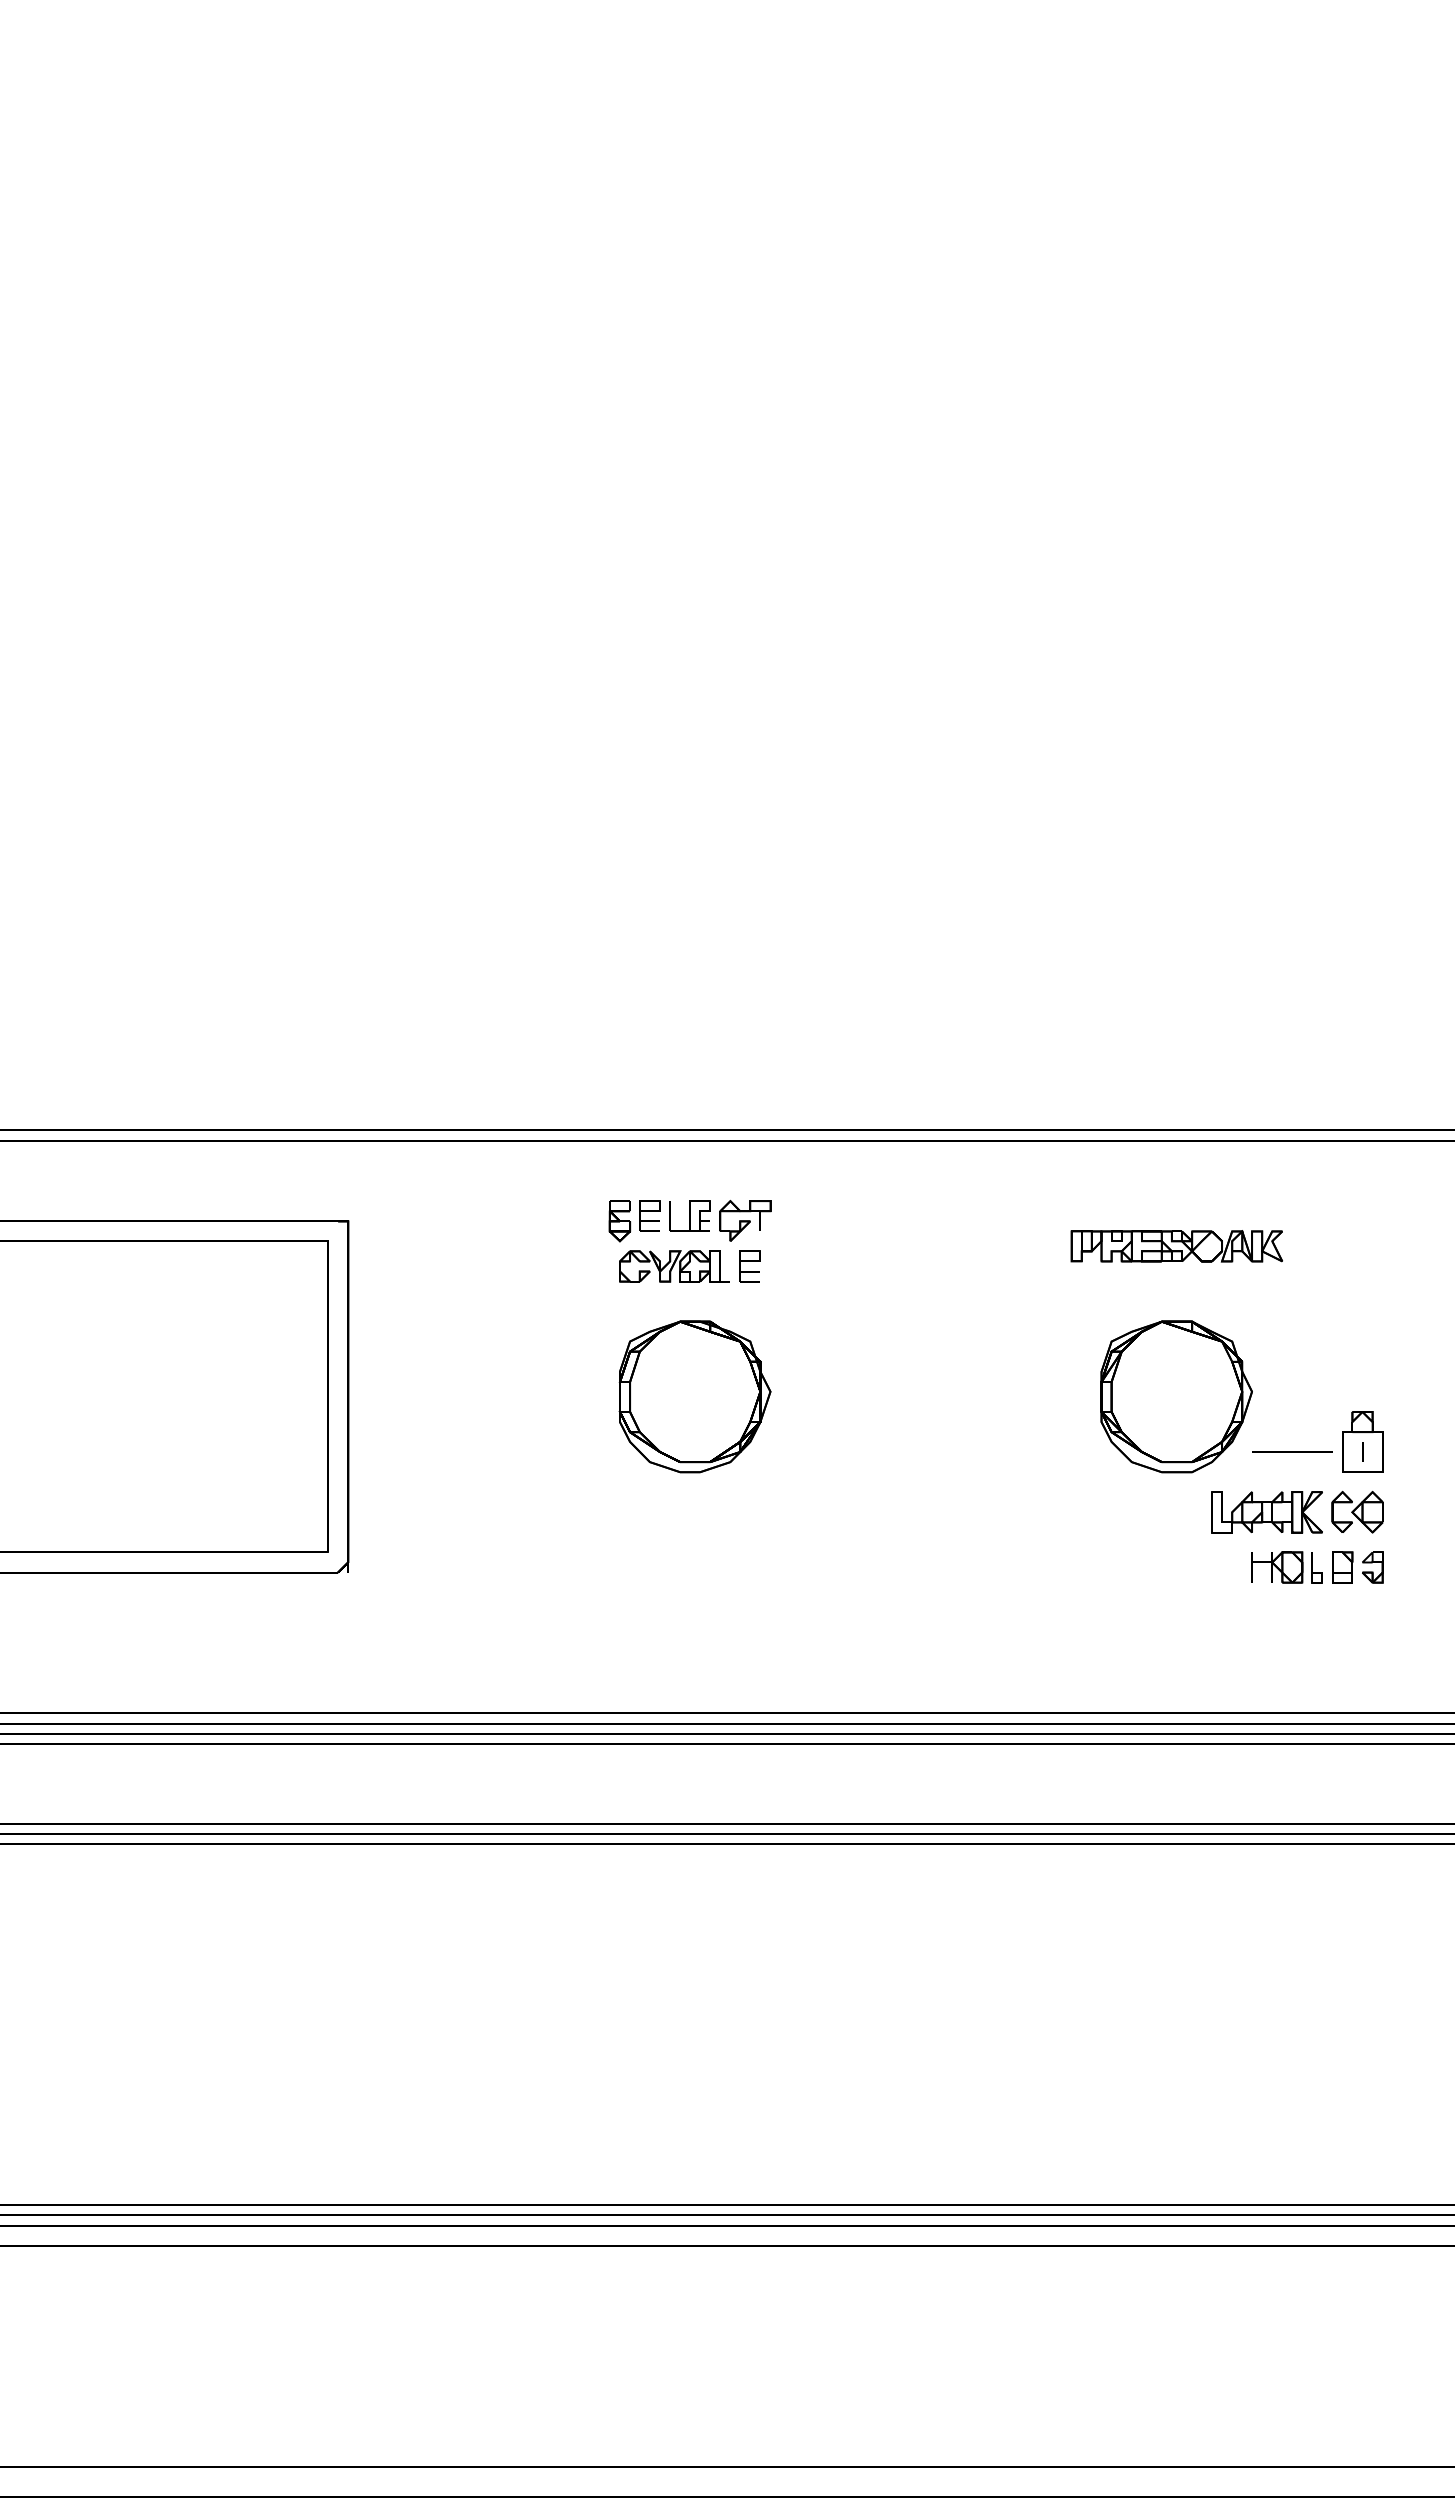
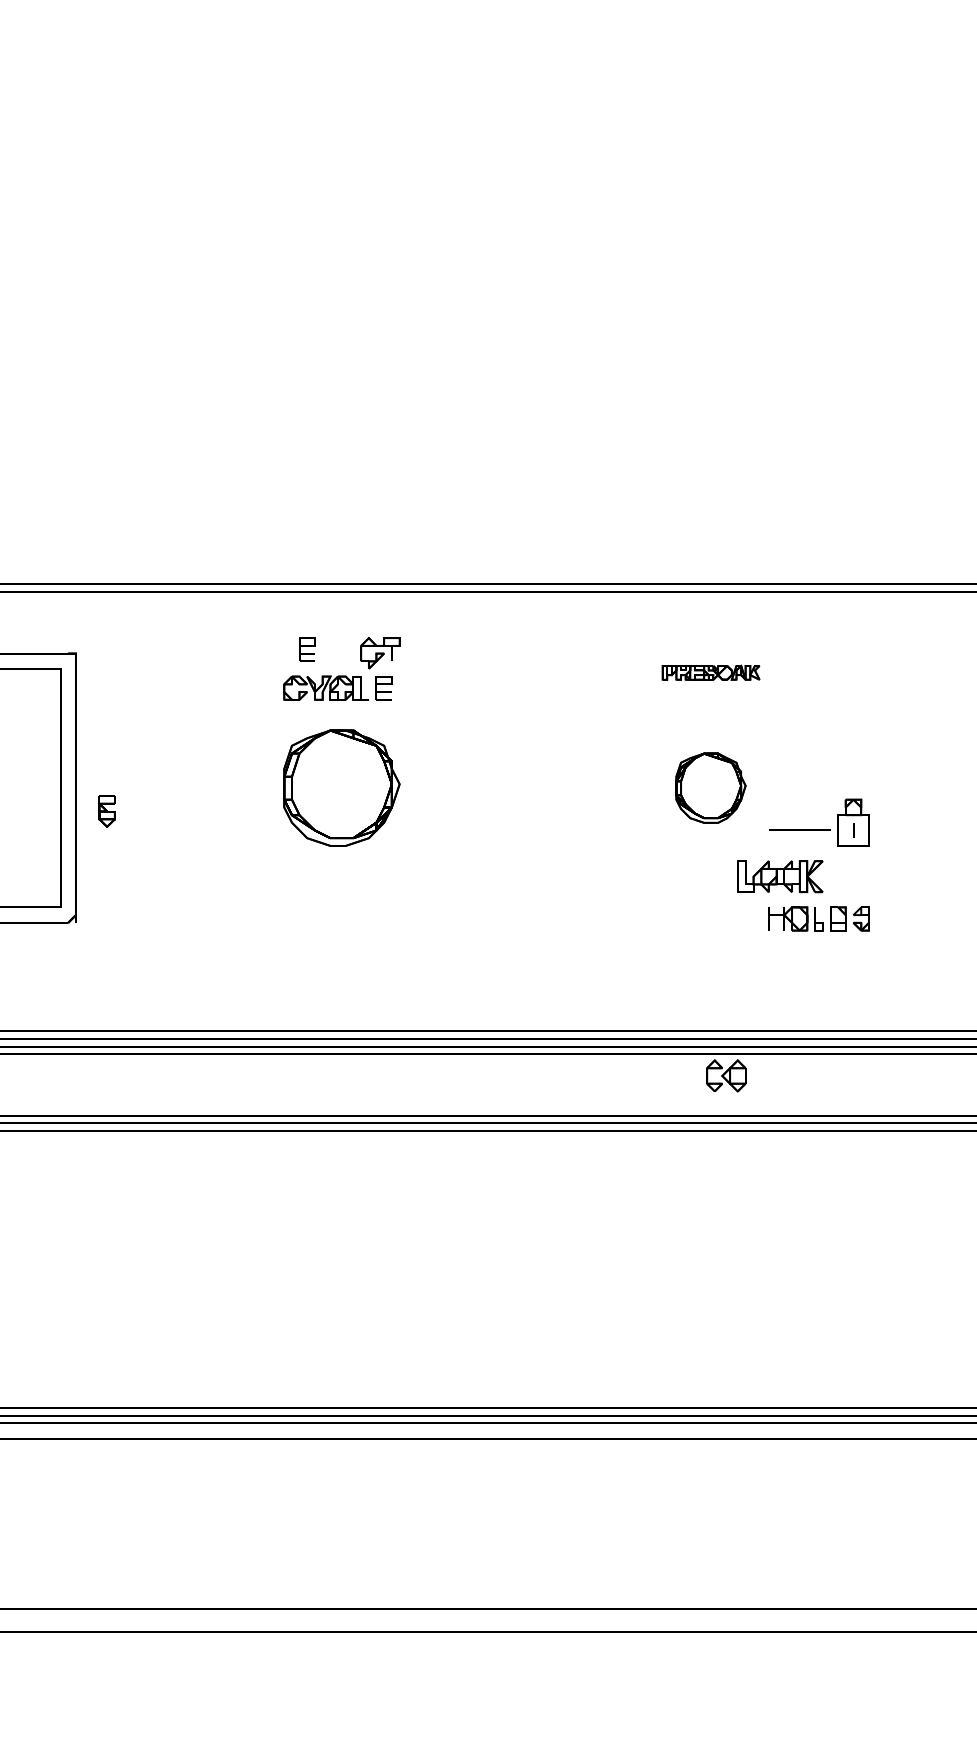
part: (689, 1215) -> (337, 649), removed
part: (619, 1221) -> (106, 811), moved
part: (1176, 1246) -> (710, 672), size x0.6
part: (1176, 1396) -> (710, 787), size x0.6
part: (1357, 1511) -> (726, 1075), moved

